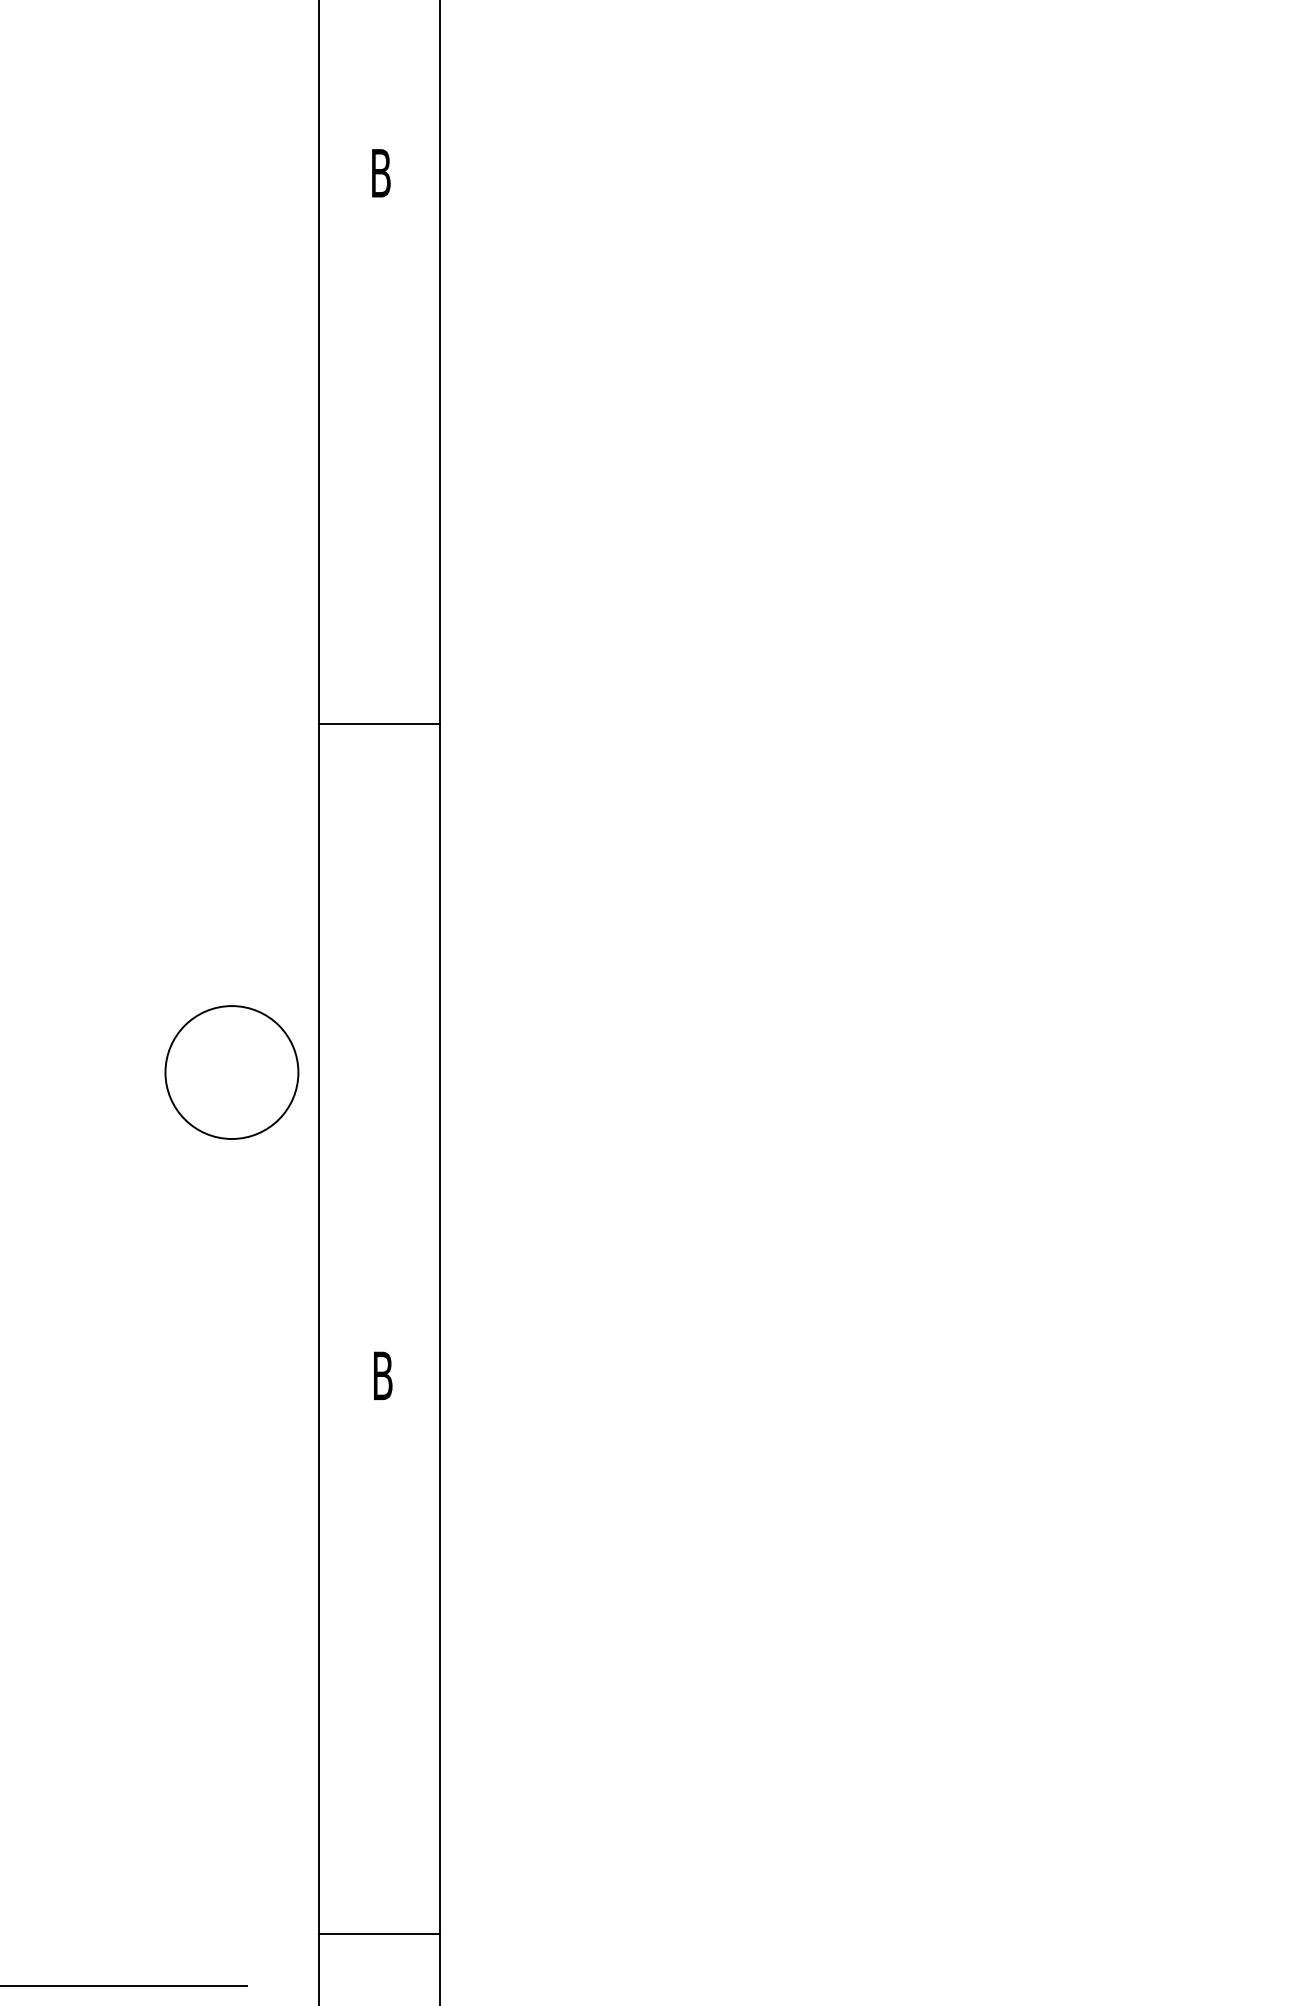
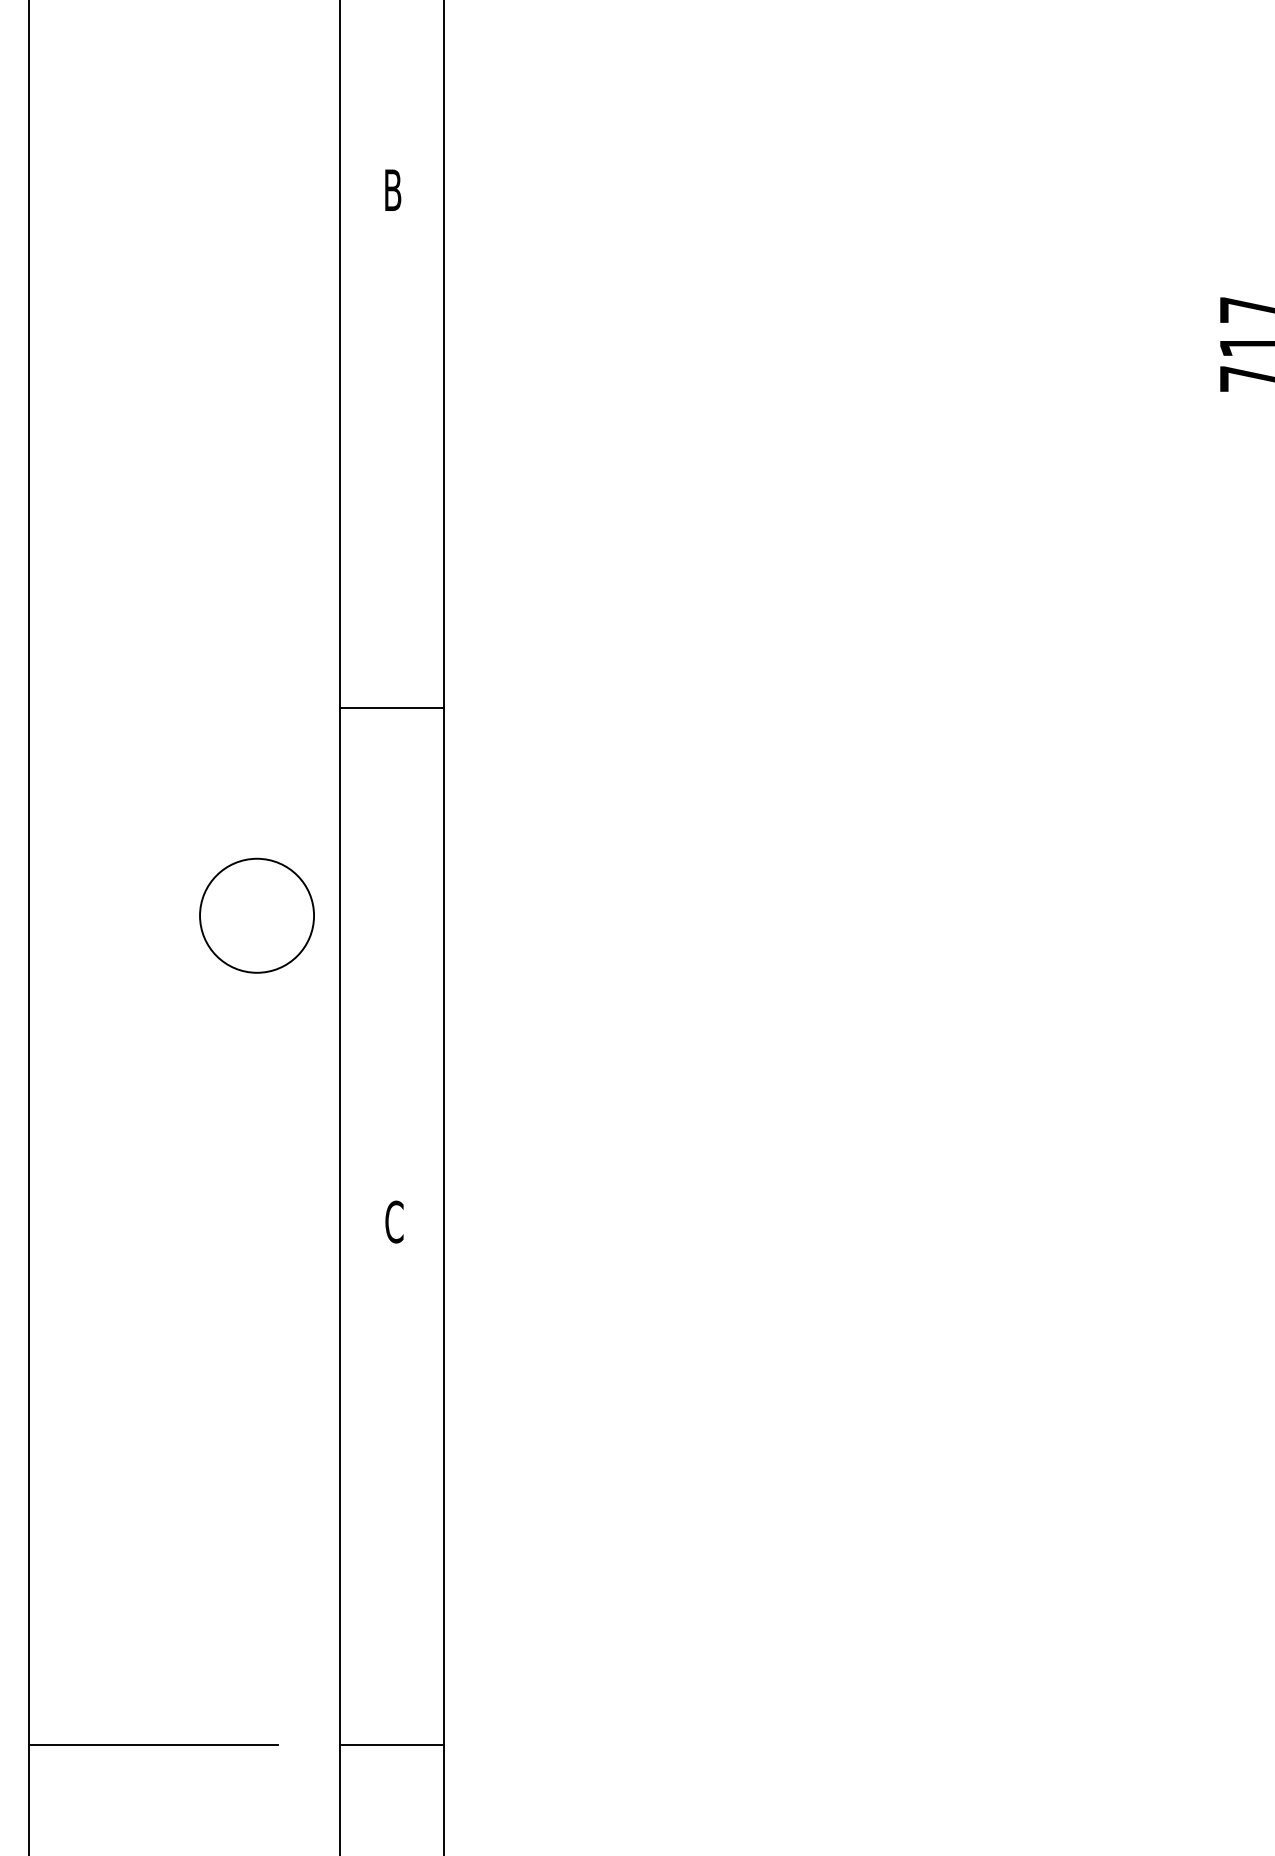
line: (379, 723) -> (391, 708), moved
circle: (231, 1072) -> (256, 915), moved
text: (382, 1375) -> (394, 1221), B -> C
line: (379, 1934) -> (391, 1745), moved

